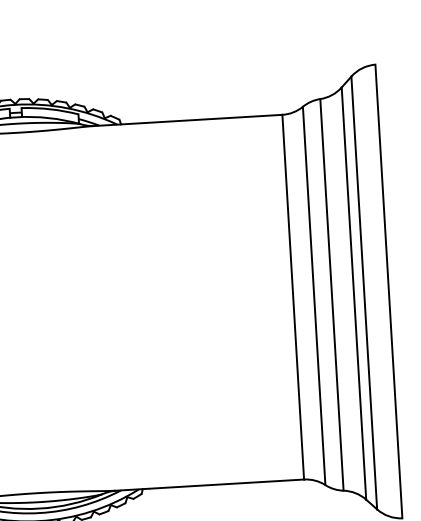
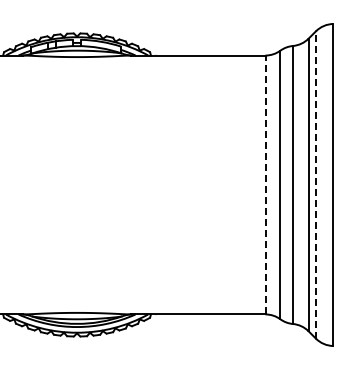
line: (363, 293) -> (315, 185), solid -> dashed
line: (293, 296) -> (265, 184), solid -> dashed

